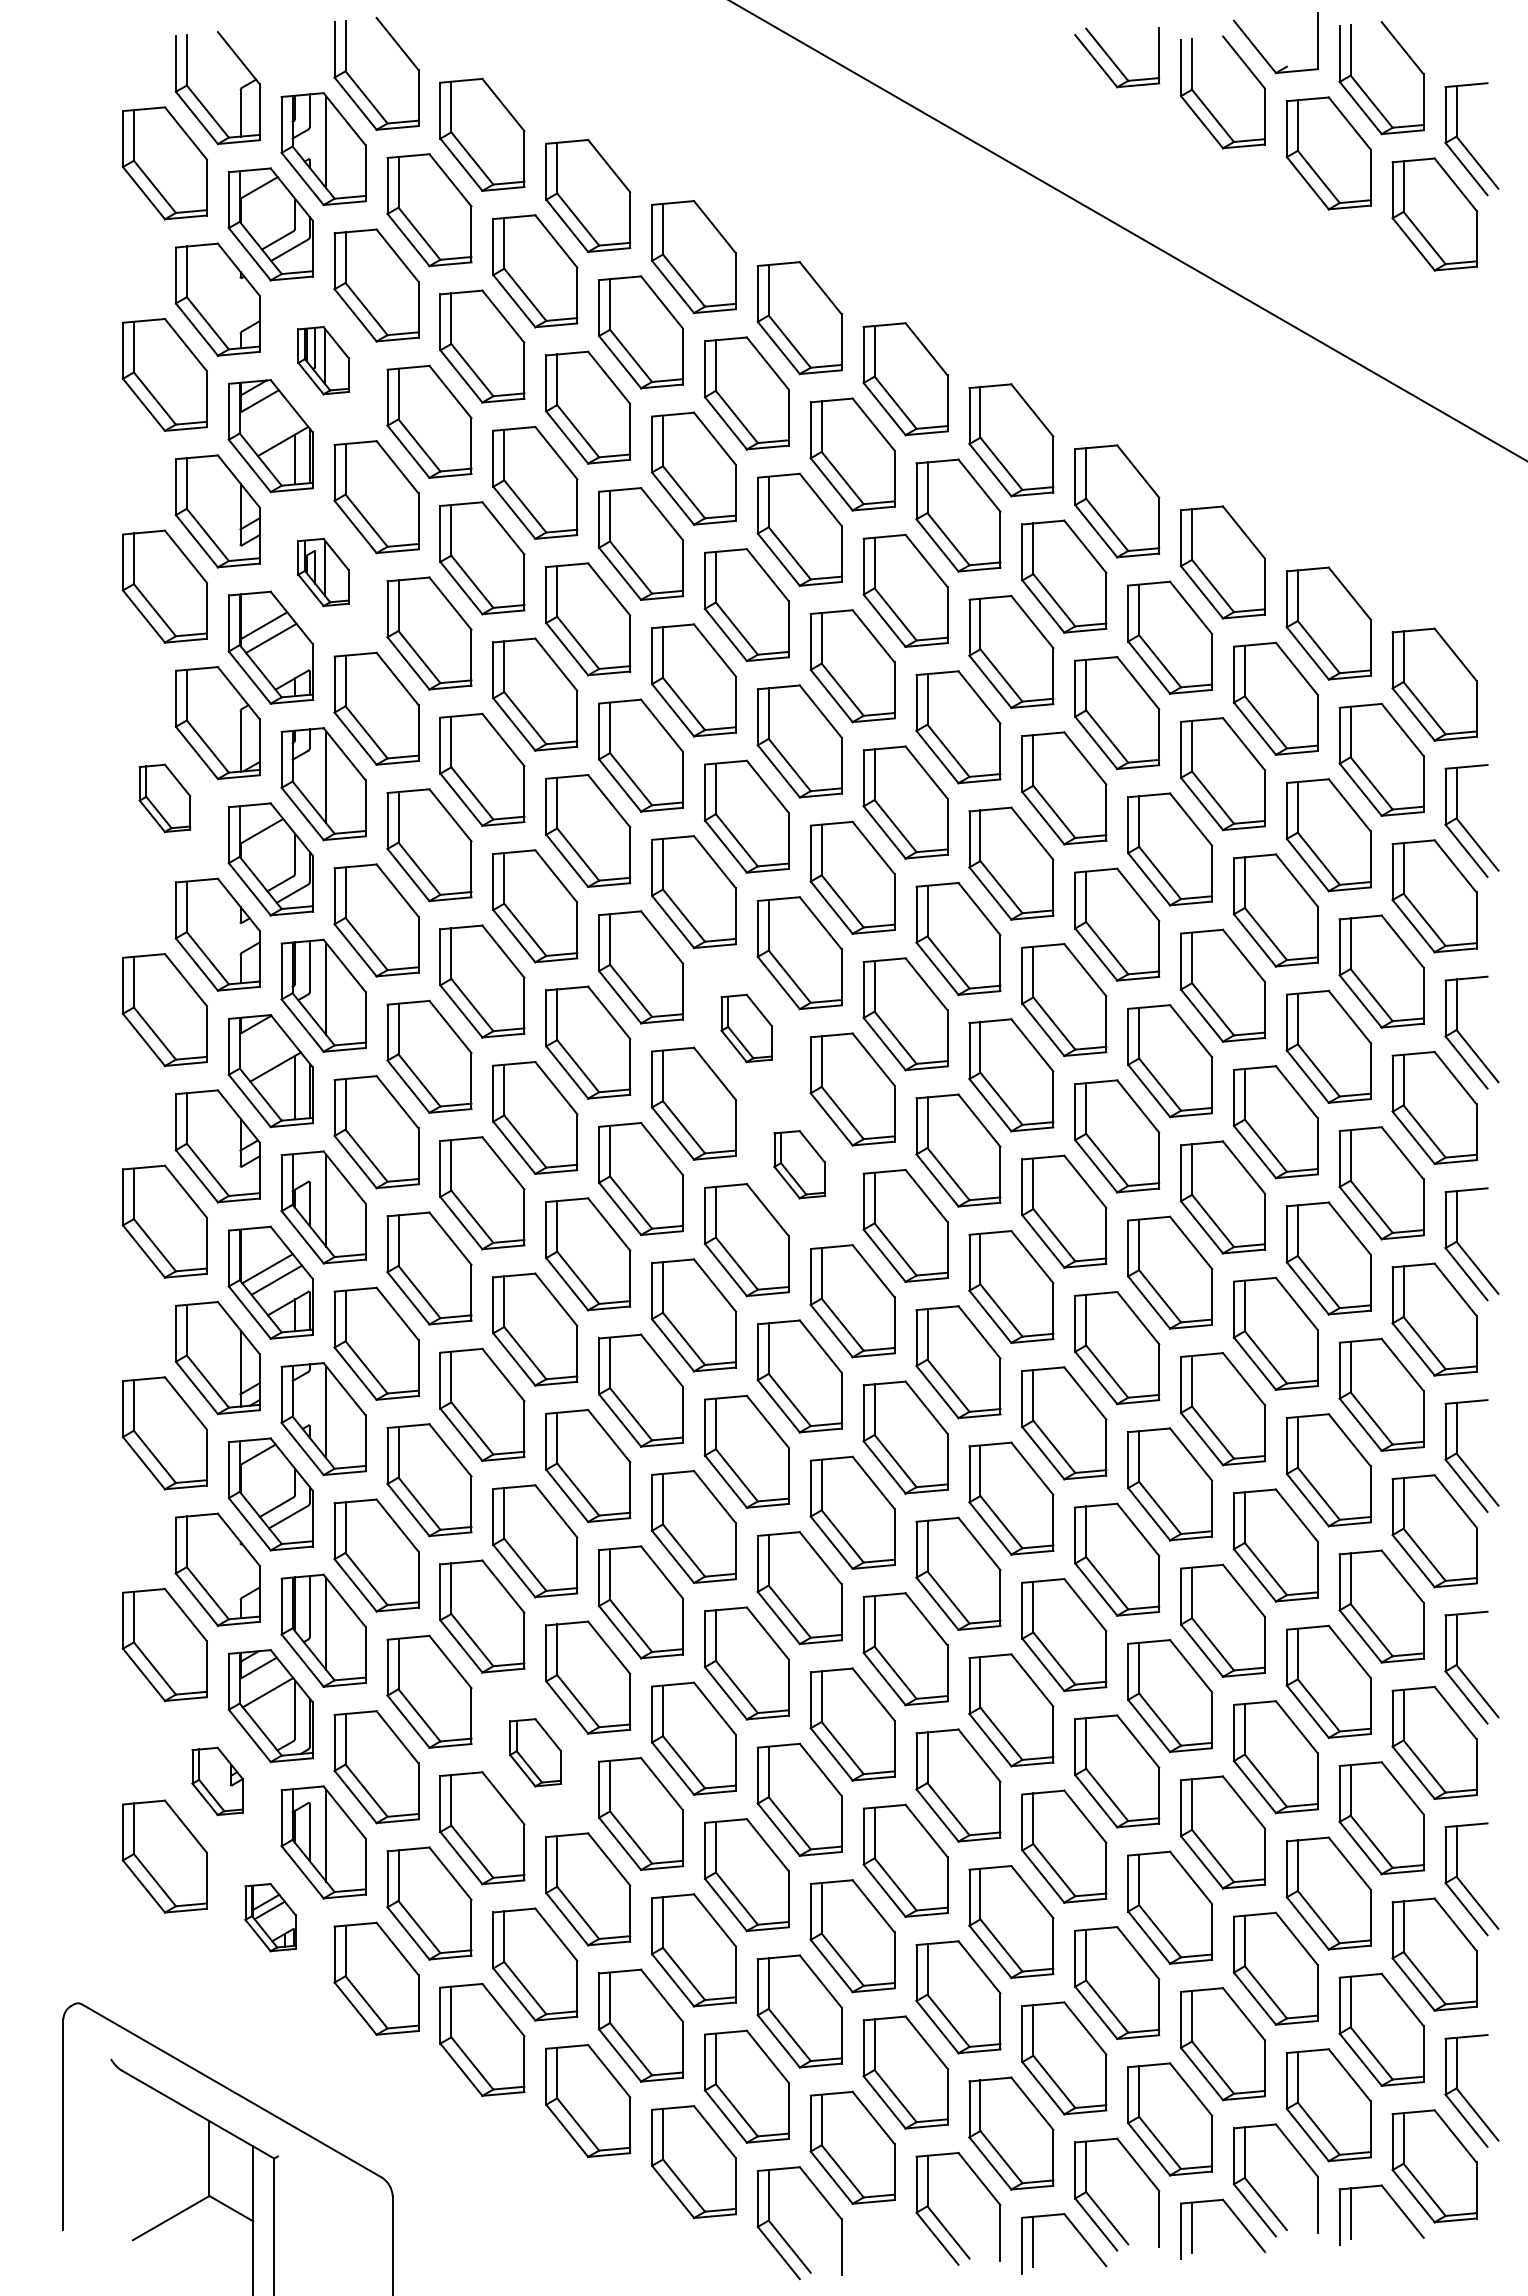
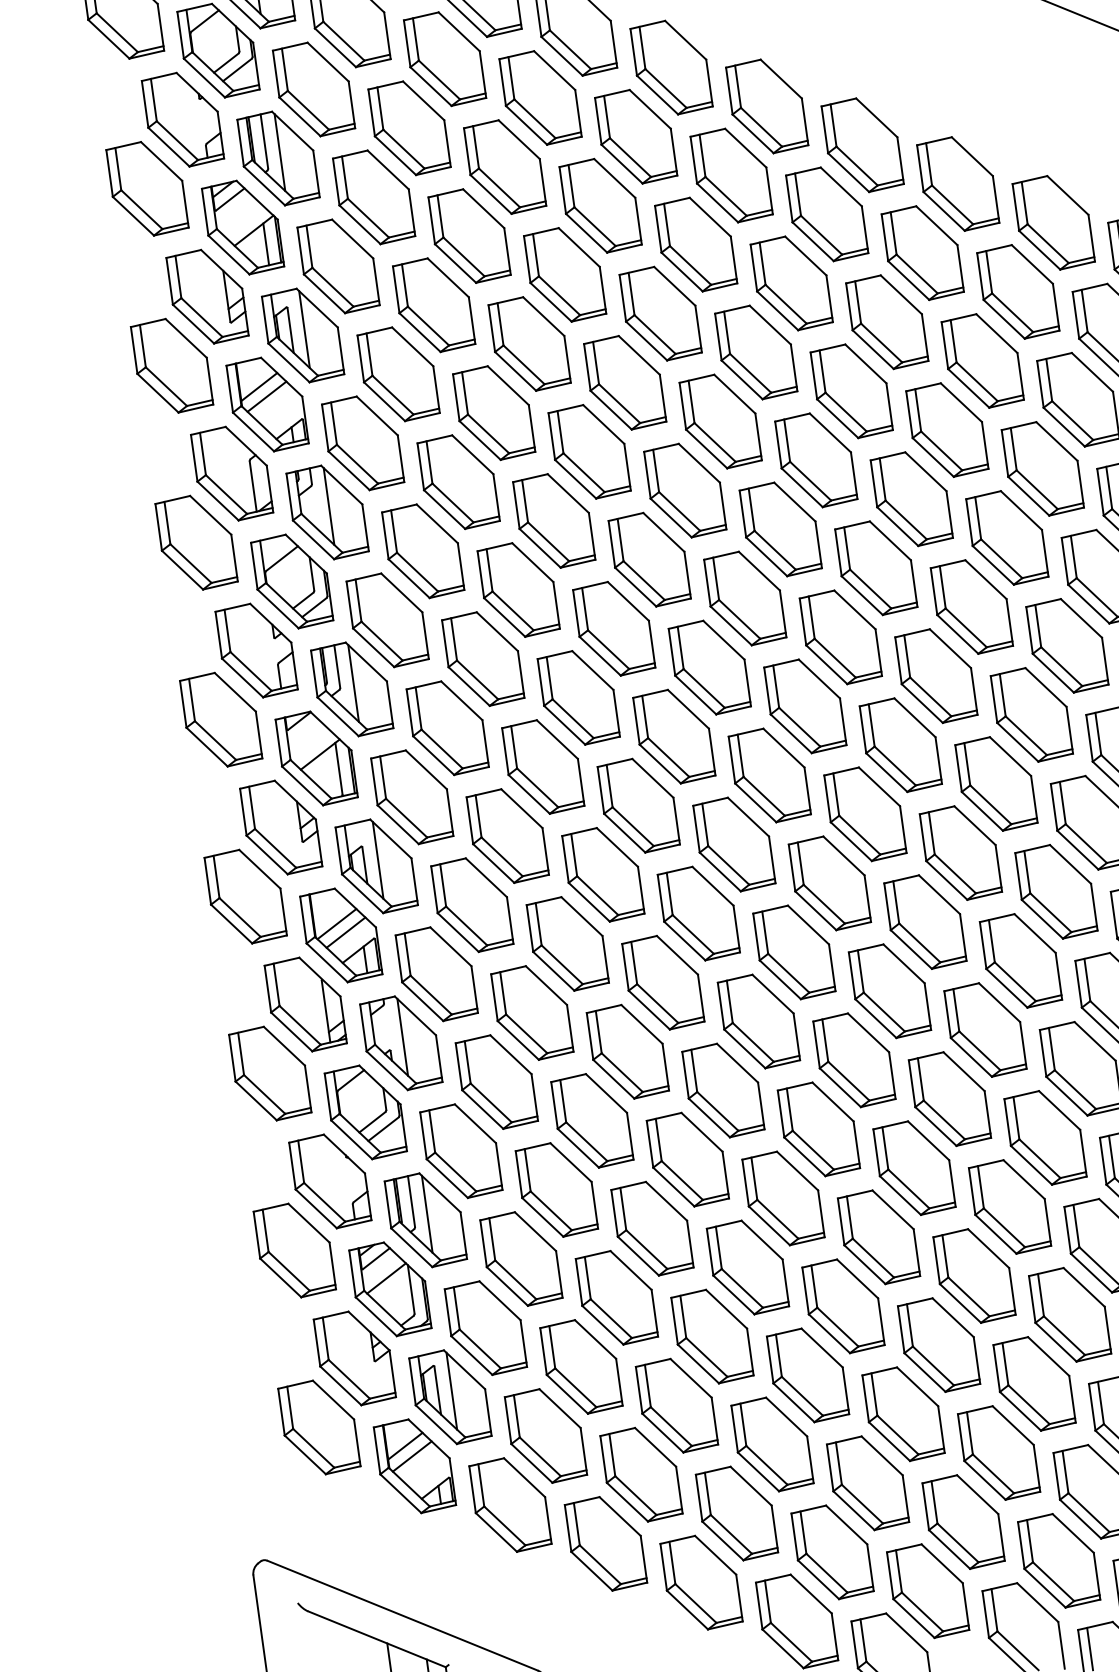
part: (323, 360) -> (278, 158), size x1.67
part: (323, 572) -> (302, 335), size x1.67
part: (164, 798) -> (196, 542), size x1.67
part: (746, 1028) -> (709, 667), size x1.67
part: (799, 1164) -> (769, 775), size x1.67
part: (535, 1752) -> (617, 1297), size x1.67
part: (217, 1781) -> (354, 1358), size x1.67
part: (270, 1917) -> (414, 1466), size x1.67

